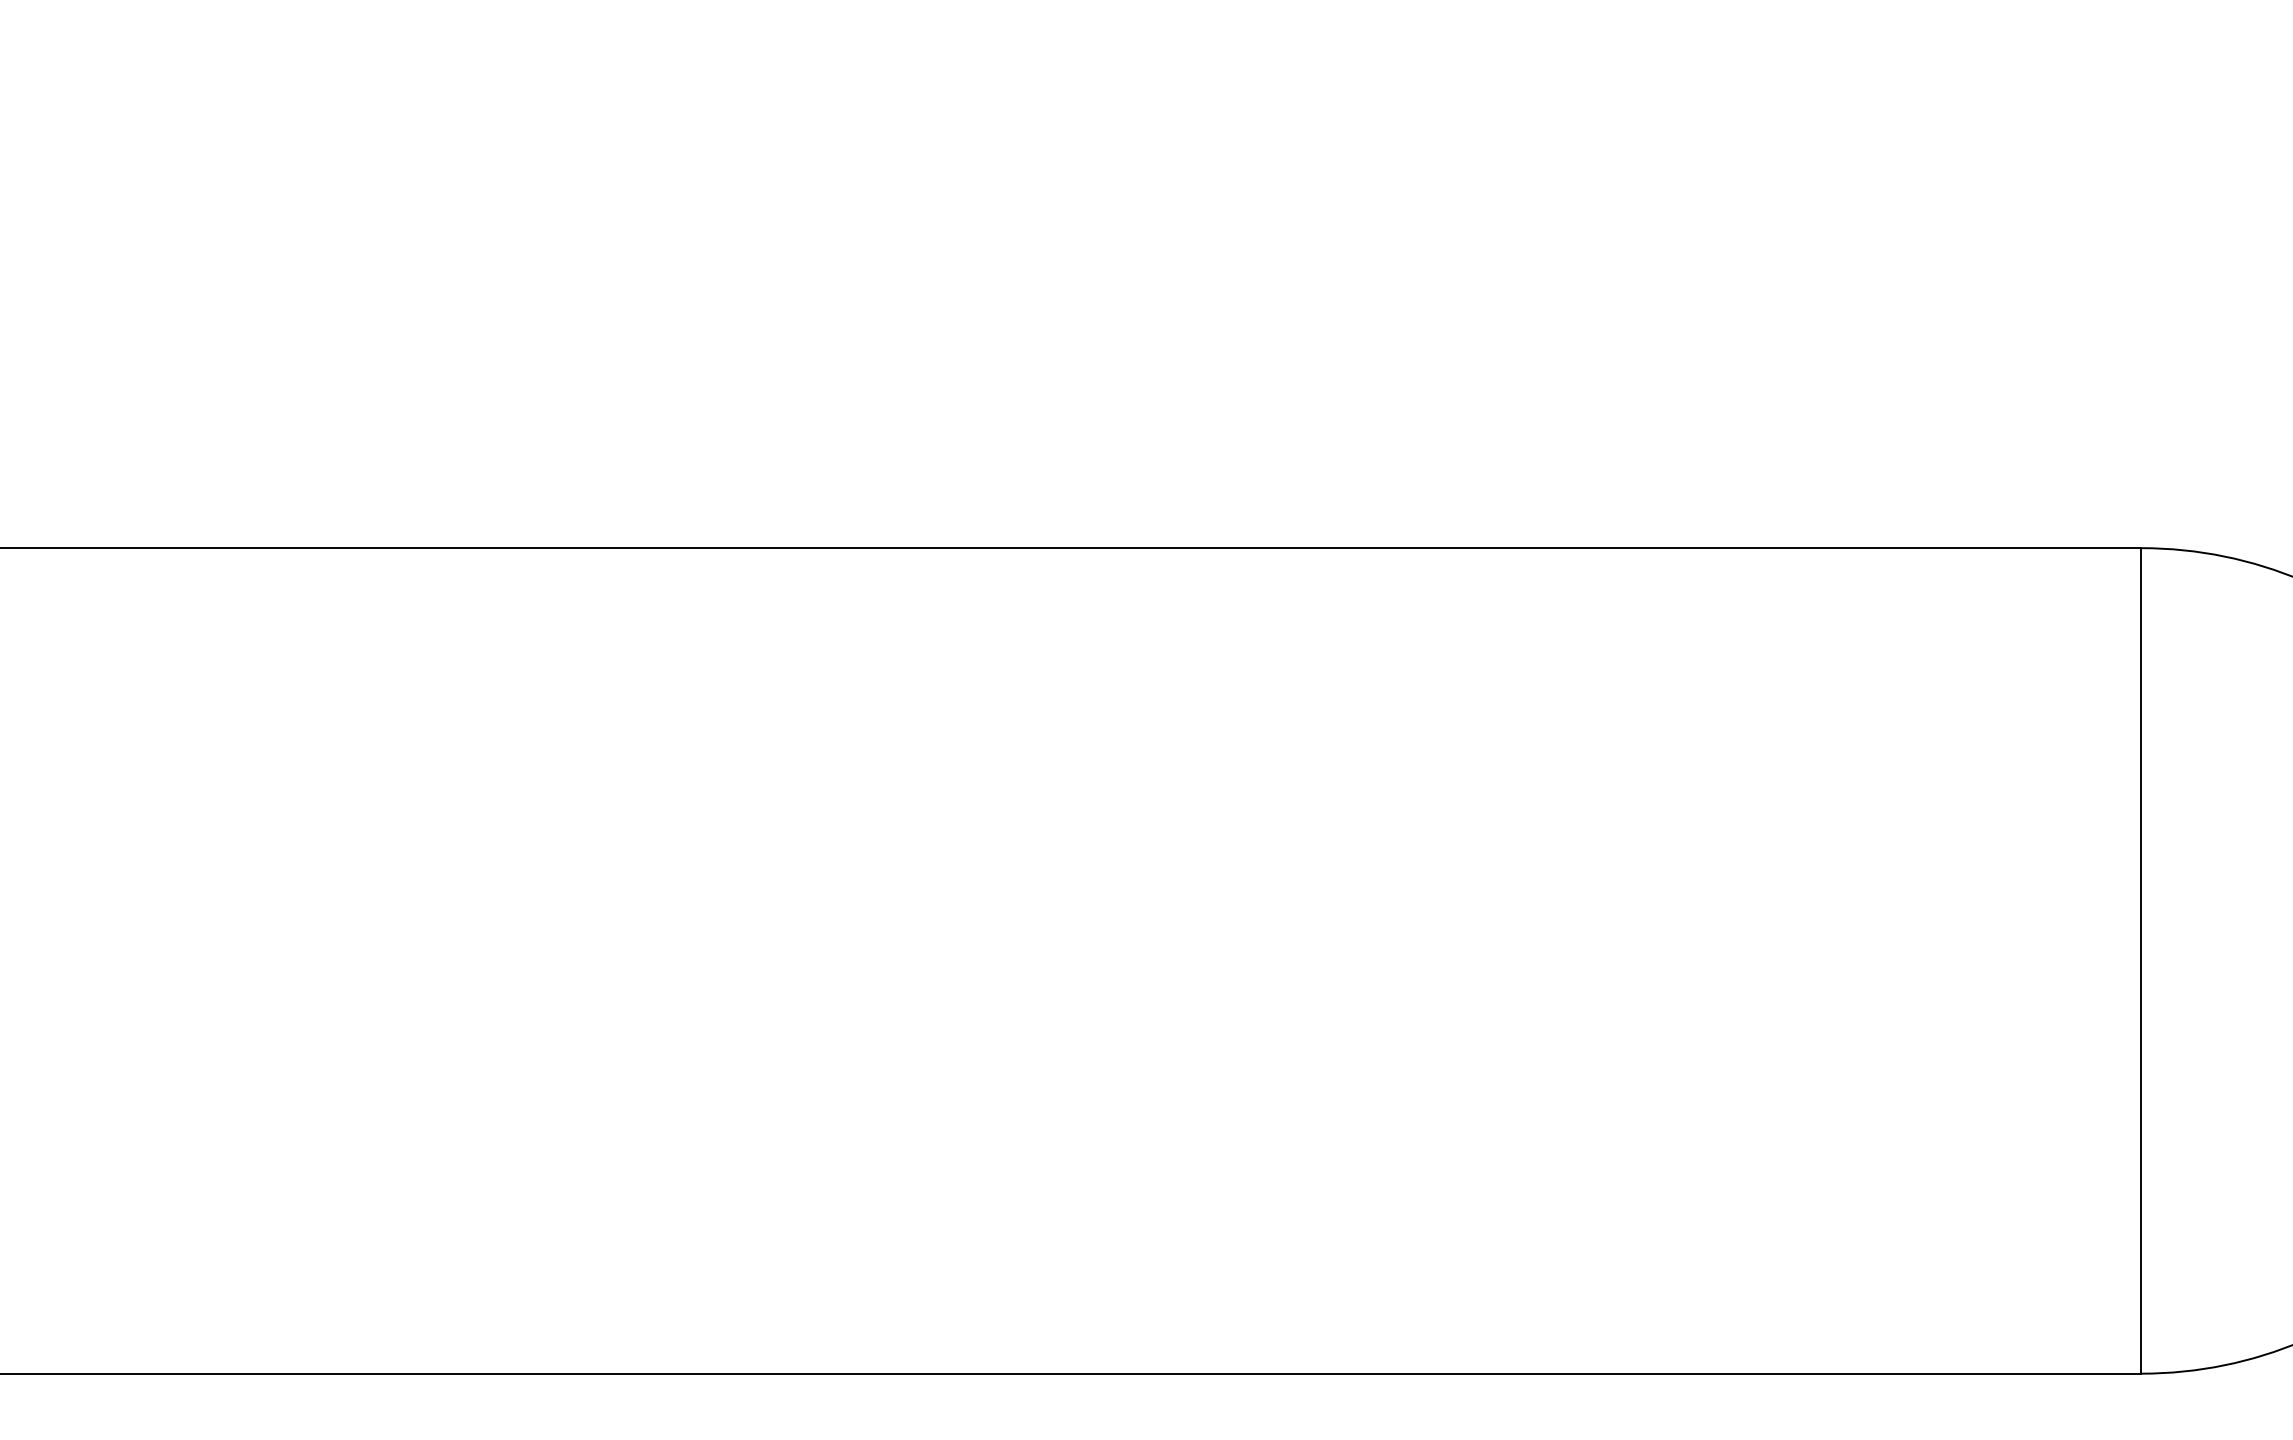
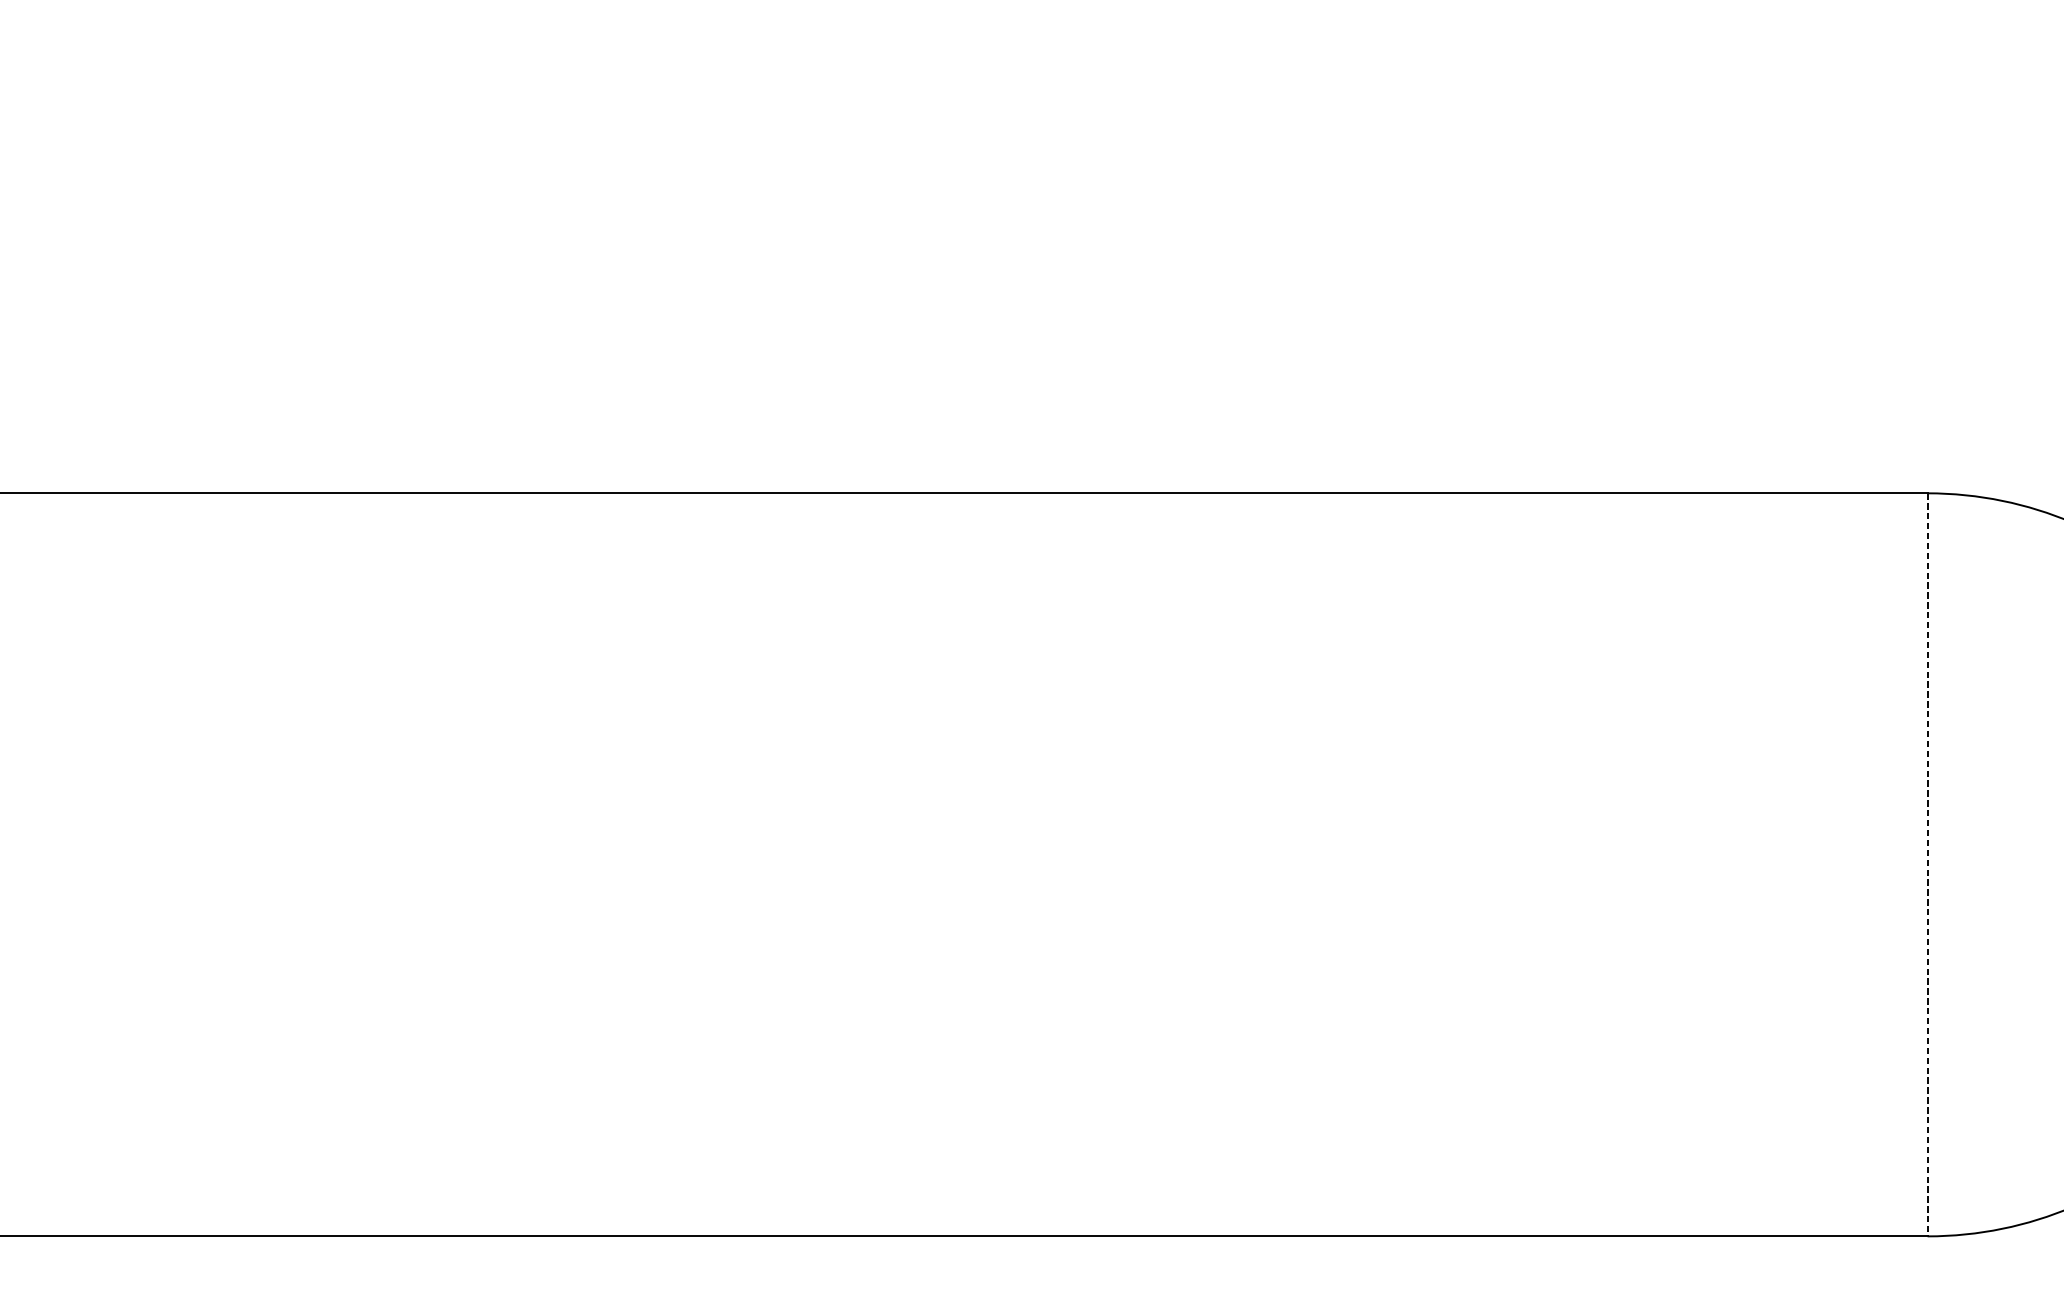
line: (2141, 960) -> (1927, 864), solid -> dashed

